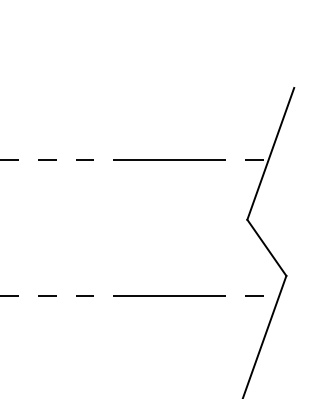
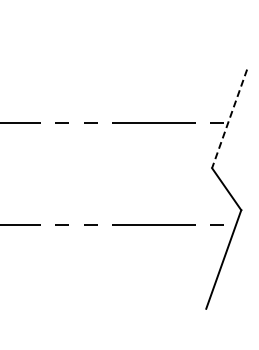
line: (270, 154) -> (229, 119), solid -> dashed

